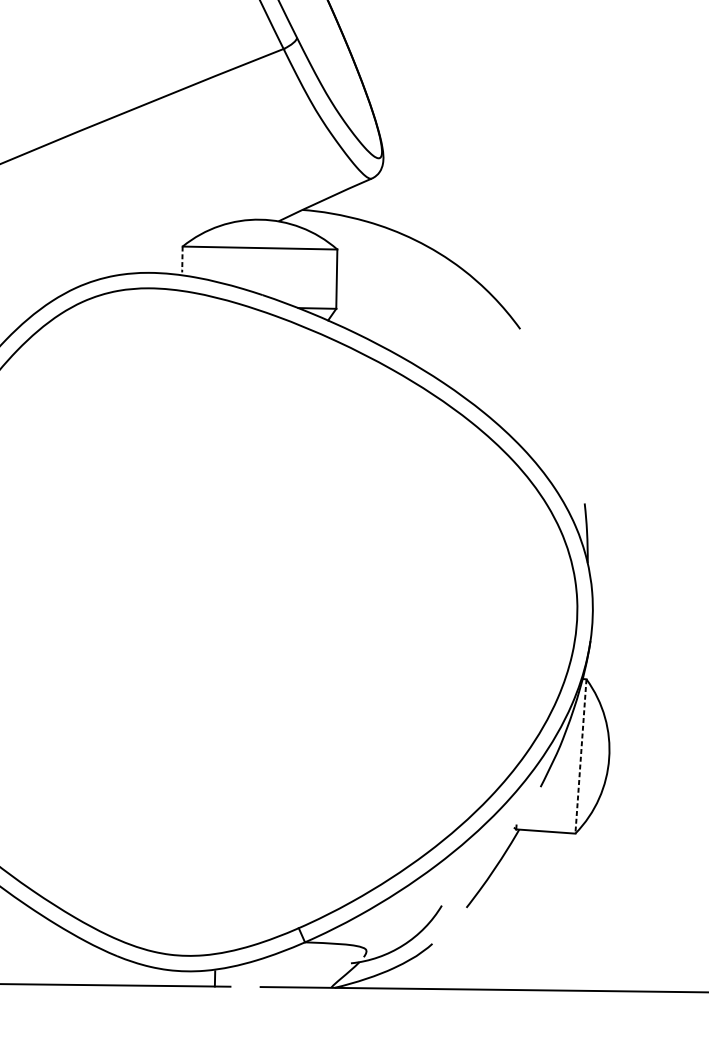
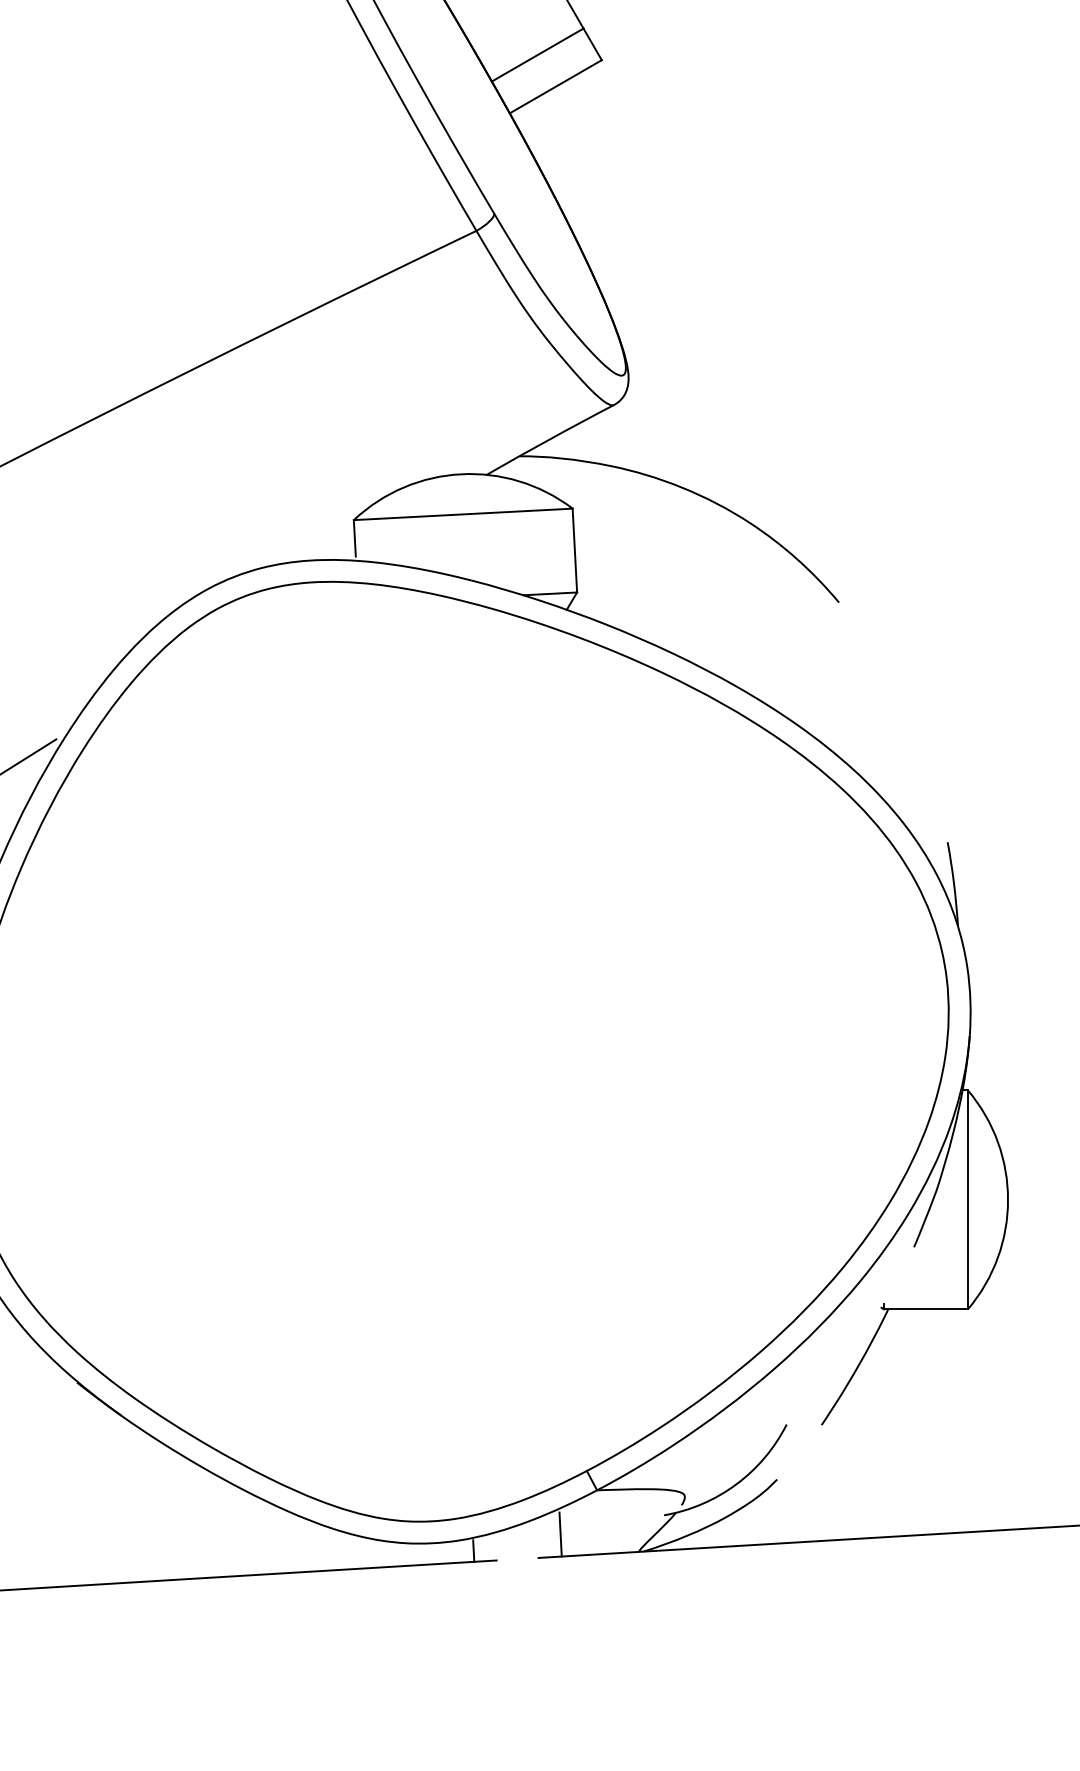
line: (182, 259) -> (354, 538), dashed -> solid
line: (580, 756) -> (967, 1199), dashed -> solid
line: (277, 971) -> (560, 1534), added

